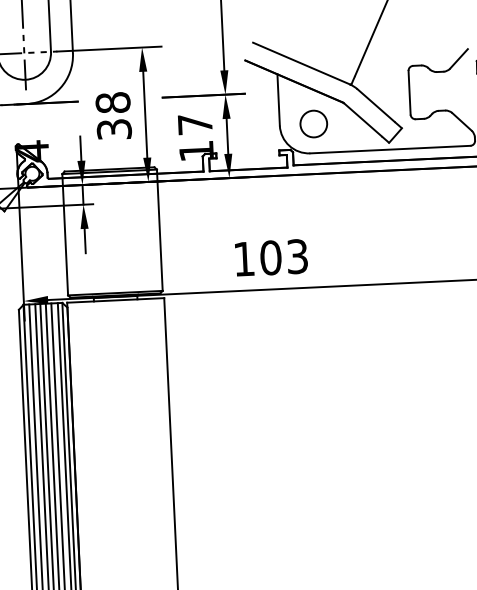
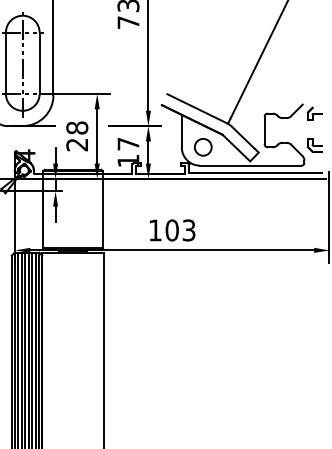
text: (114, 128) -> (77, 144), 38 -> 28

